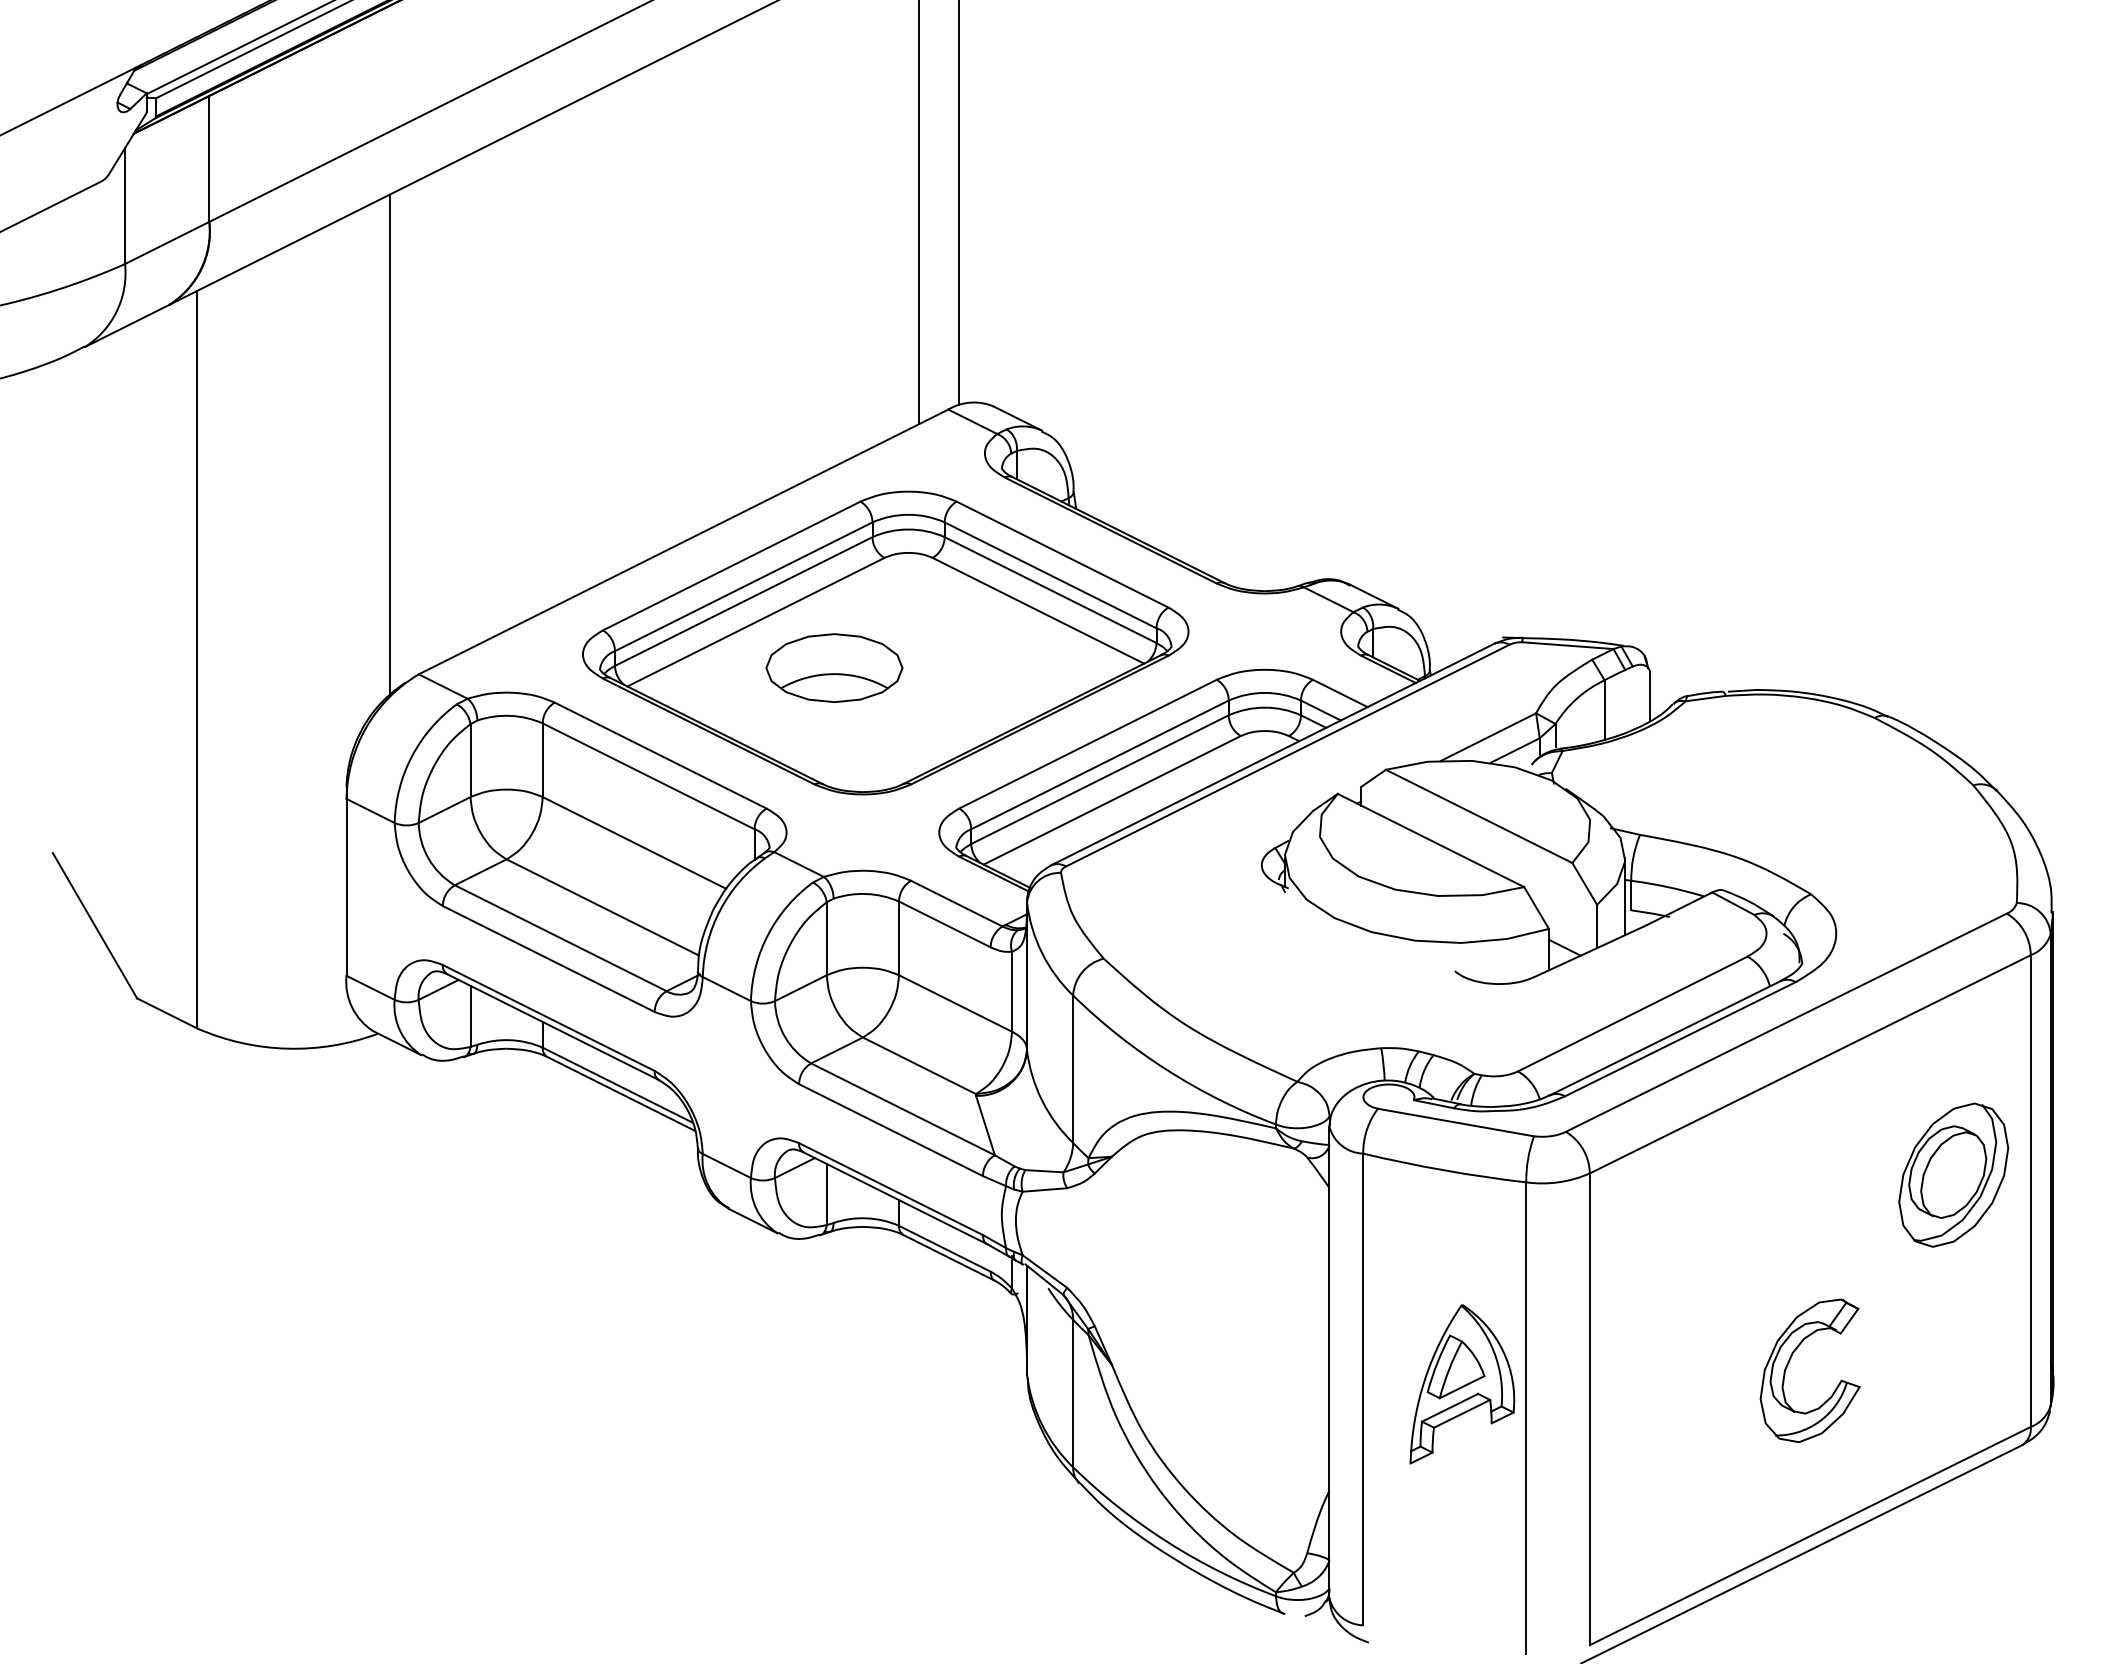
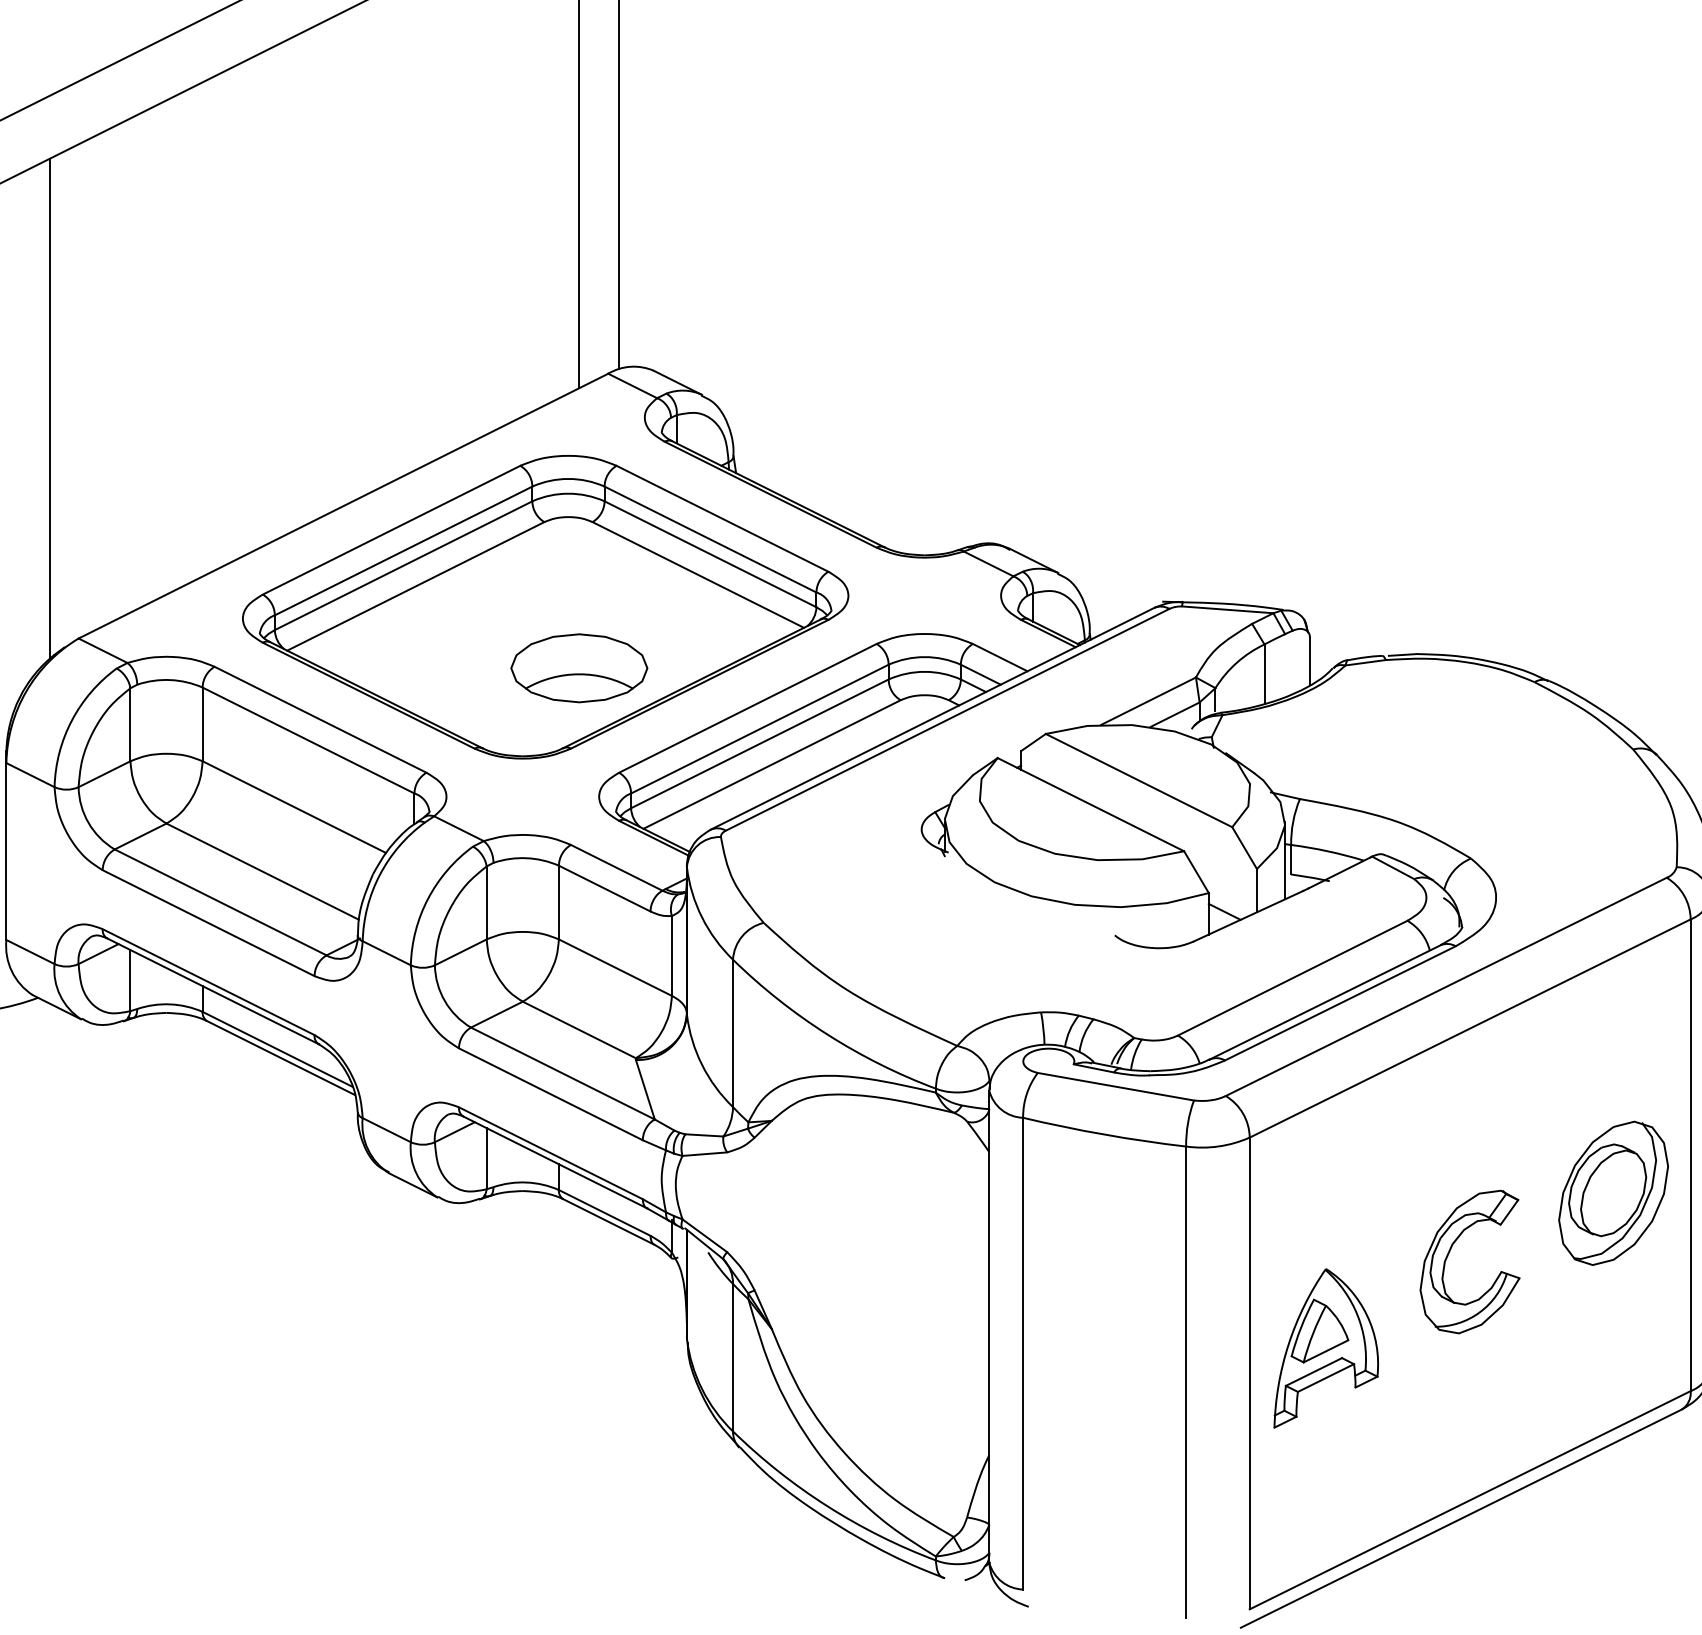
part: (834, 668) -> (579, 668), moved
part: (1953, 1174) -> (1613, 1192), moved
part: (1789, 1363) -> (1449, 1254), moved
part: (1462, 1384) -> (1326, 1348), moved

